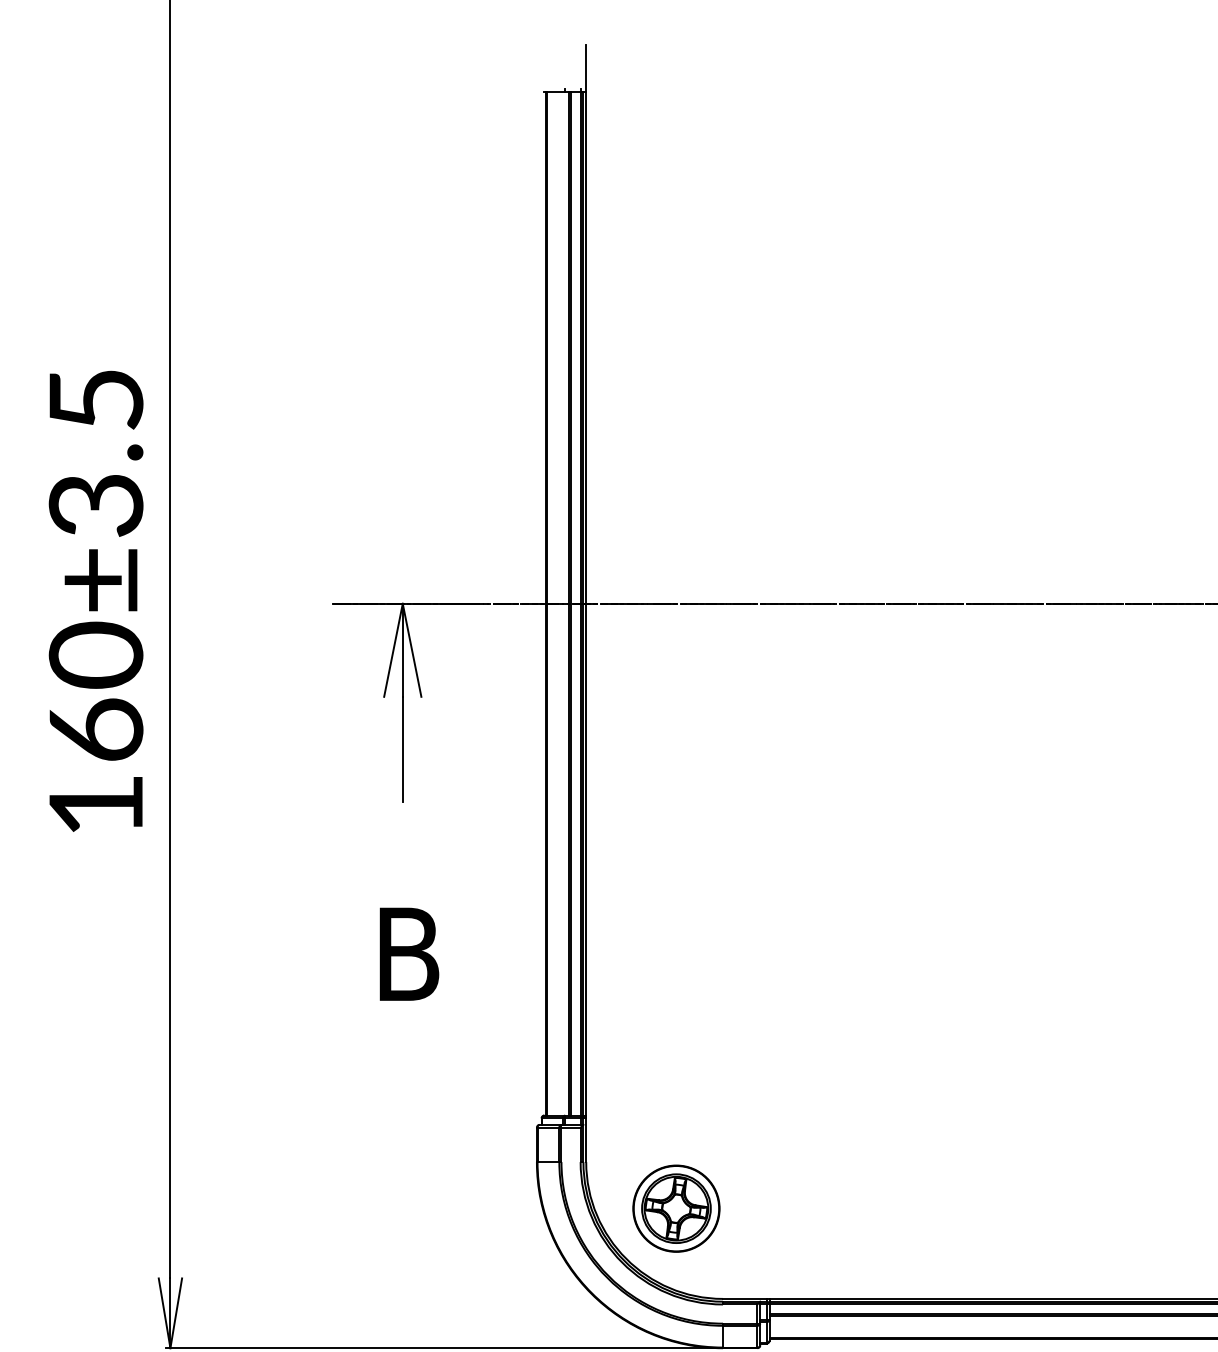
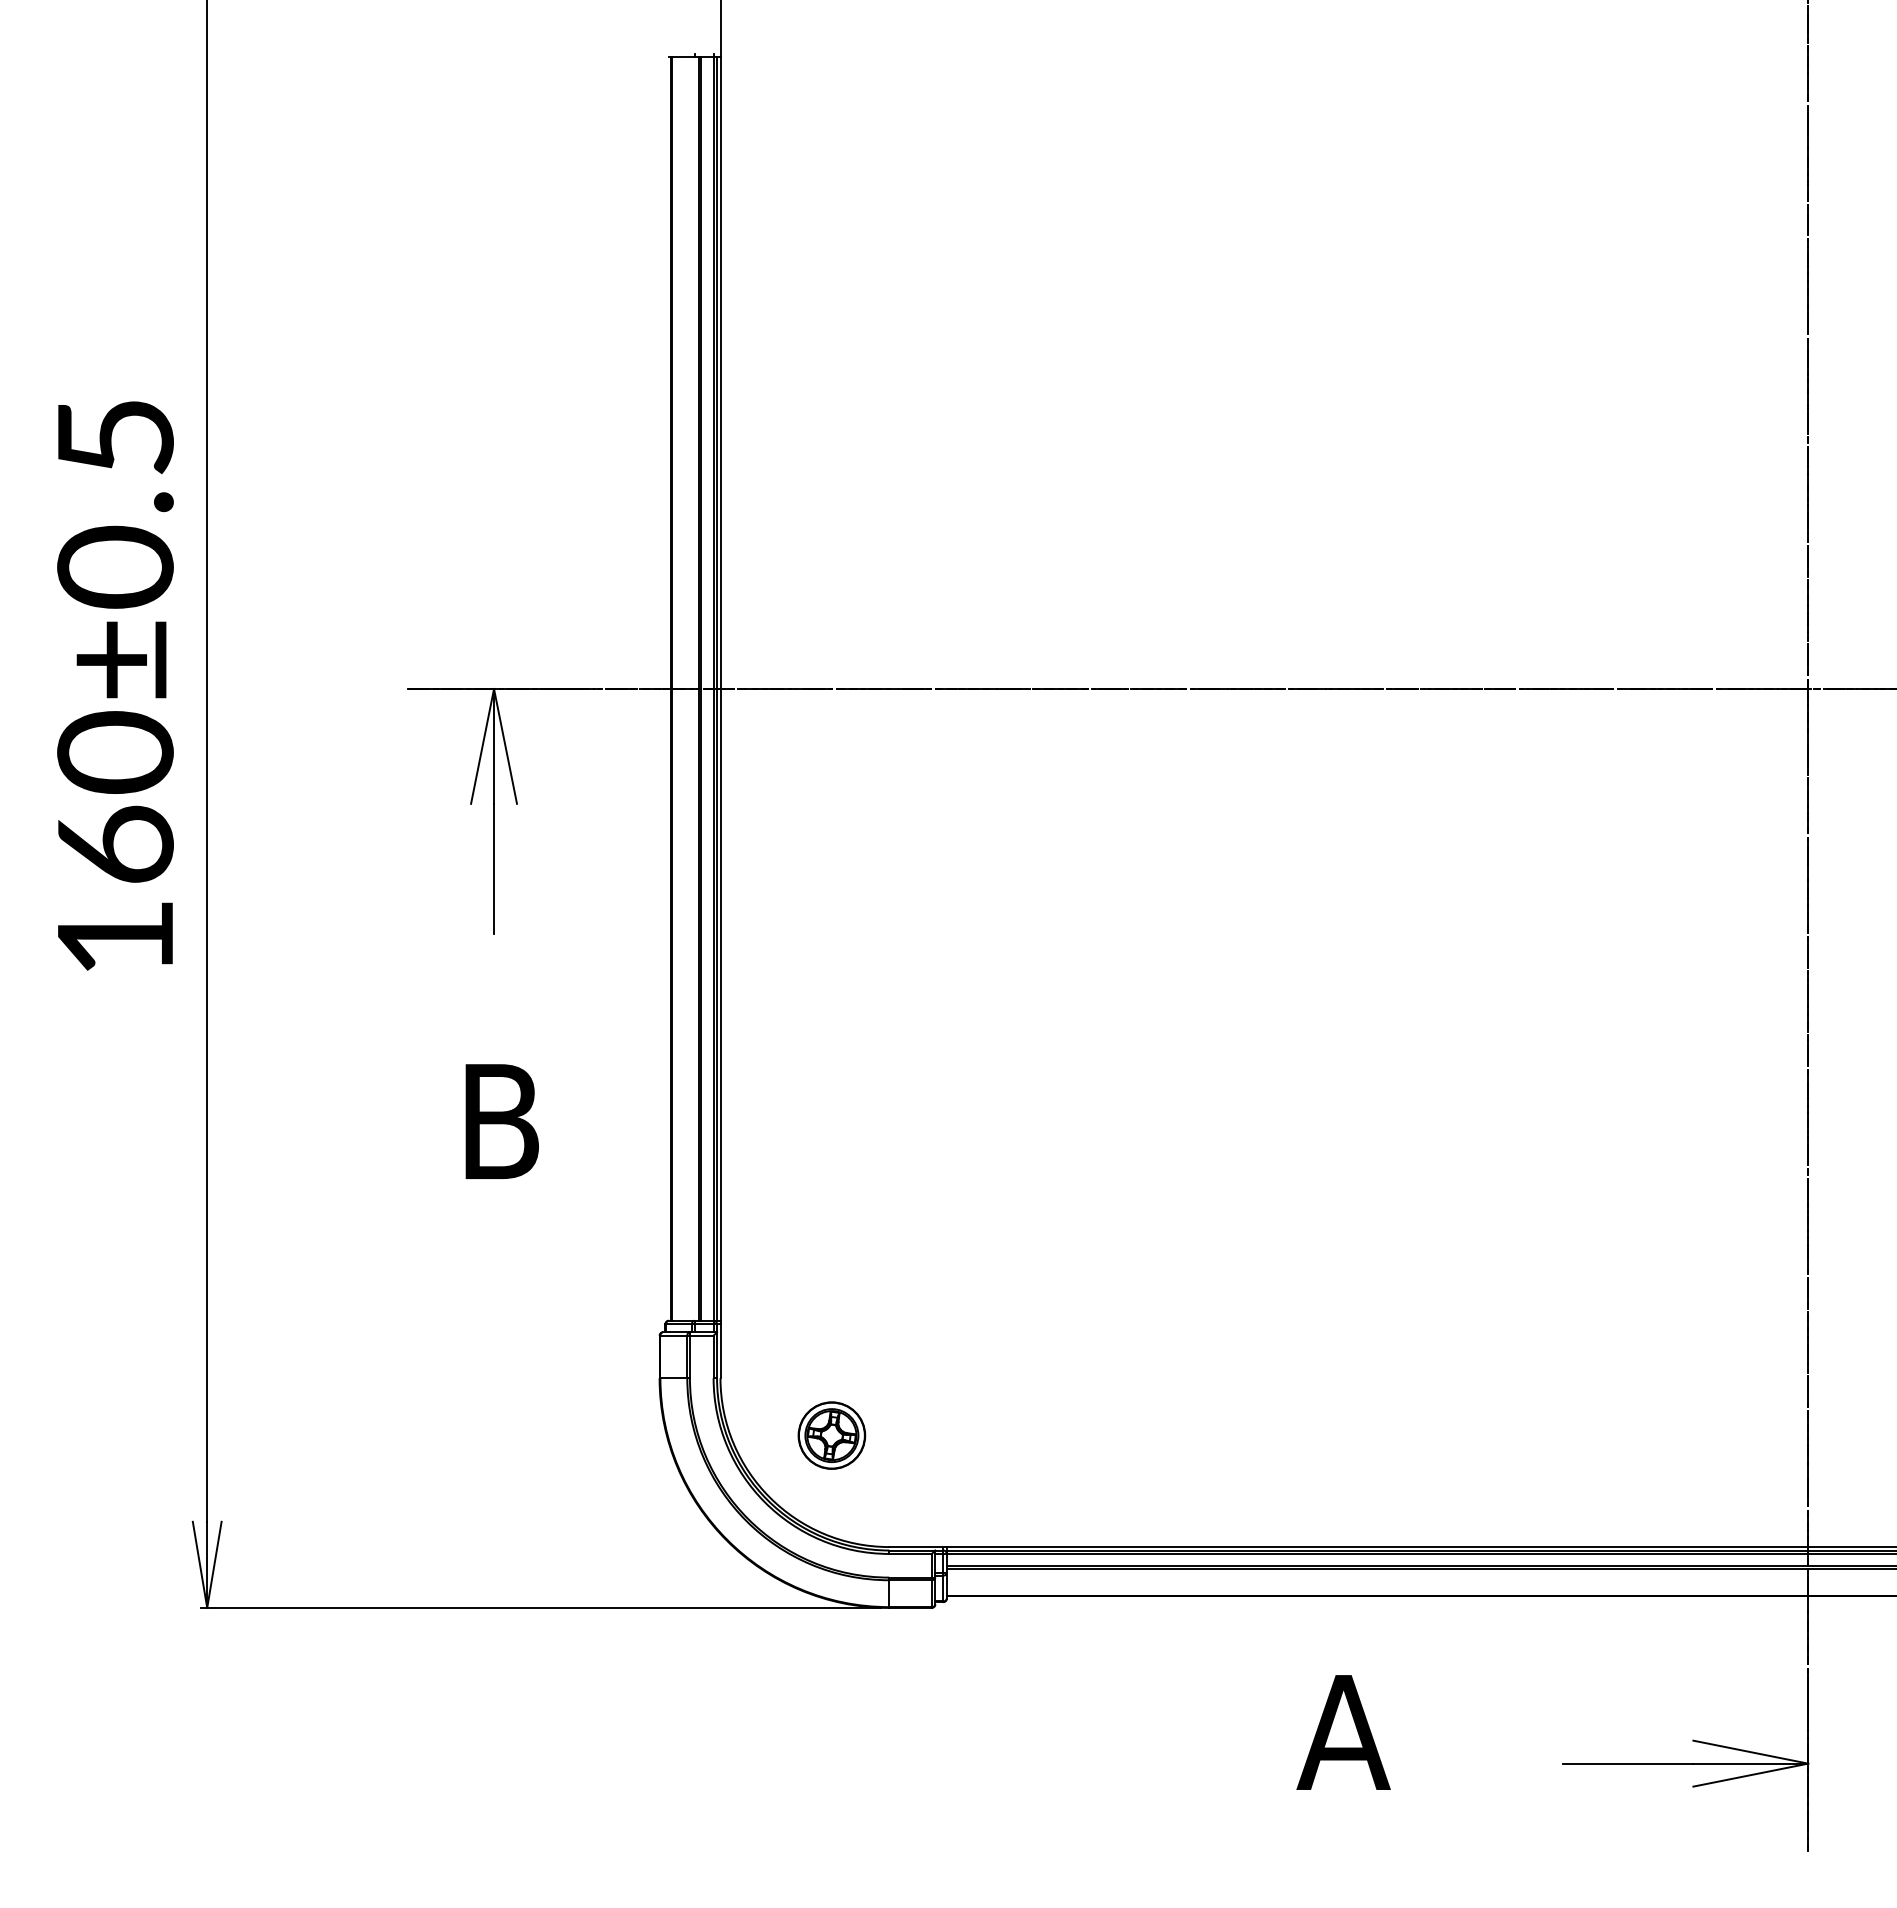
text: (96, 504) -> (115, 566), 160±3.5 -> 160±0.5
part: (676, 1208) -> (831, 1435), size x0.62

